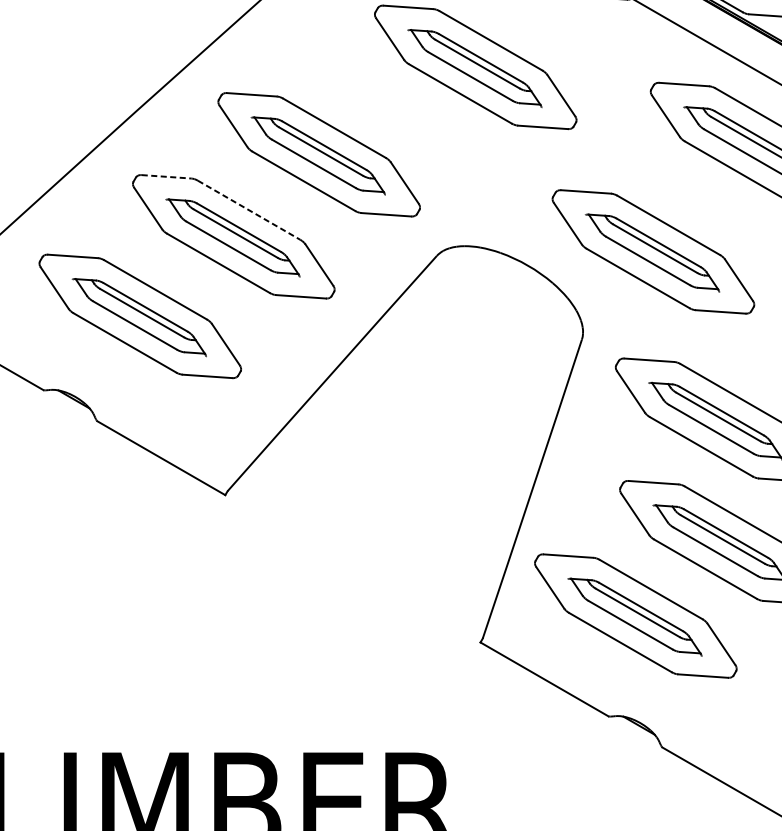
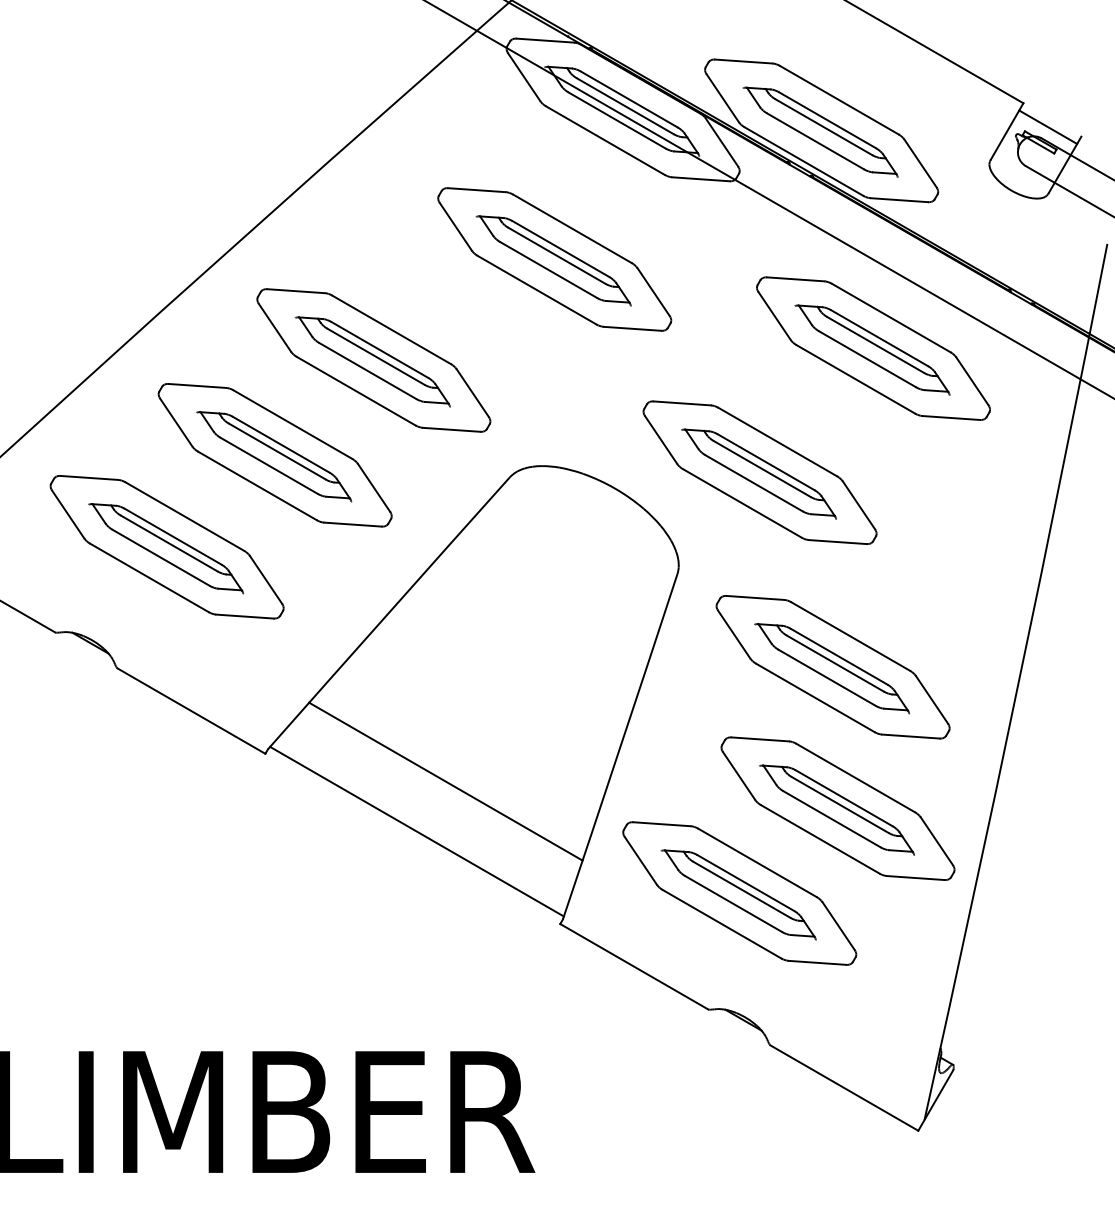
line: (166, 176) -> (197, 385), dashed -> solid
line: (249, 210) -> (293, 424), dashed -> solid
line: (381, 519) -> (445, 781), added
line: (356, 562) -> (416, 831), added

